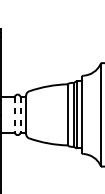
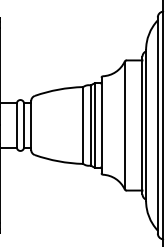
line: (14, 114) -> (16, 125), dashed -> solid
line: (20, 114) -> (24, 125), dashed -> solid

